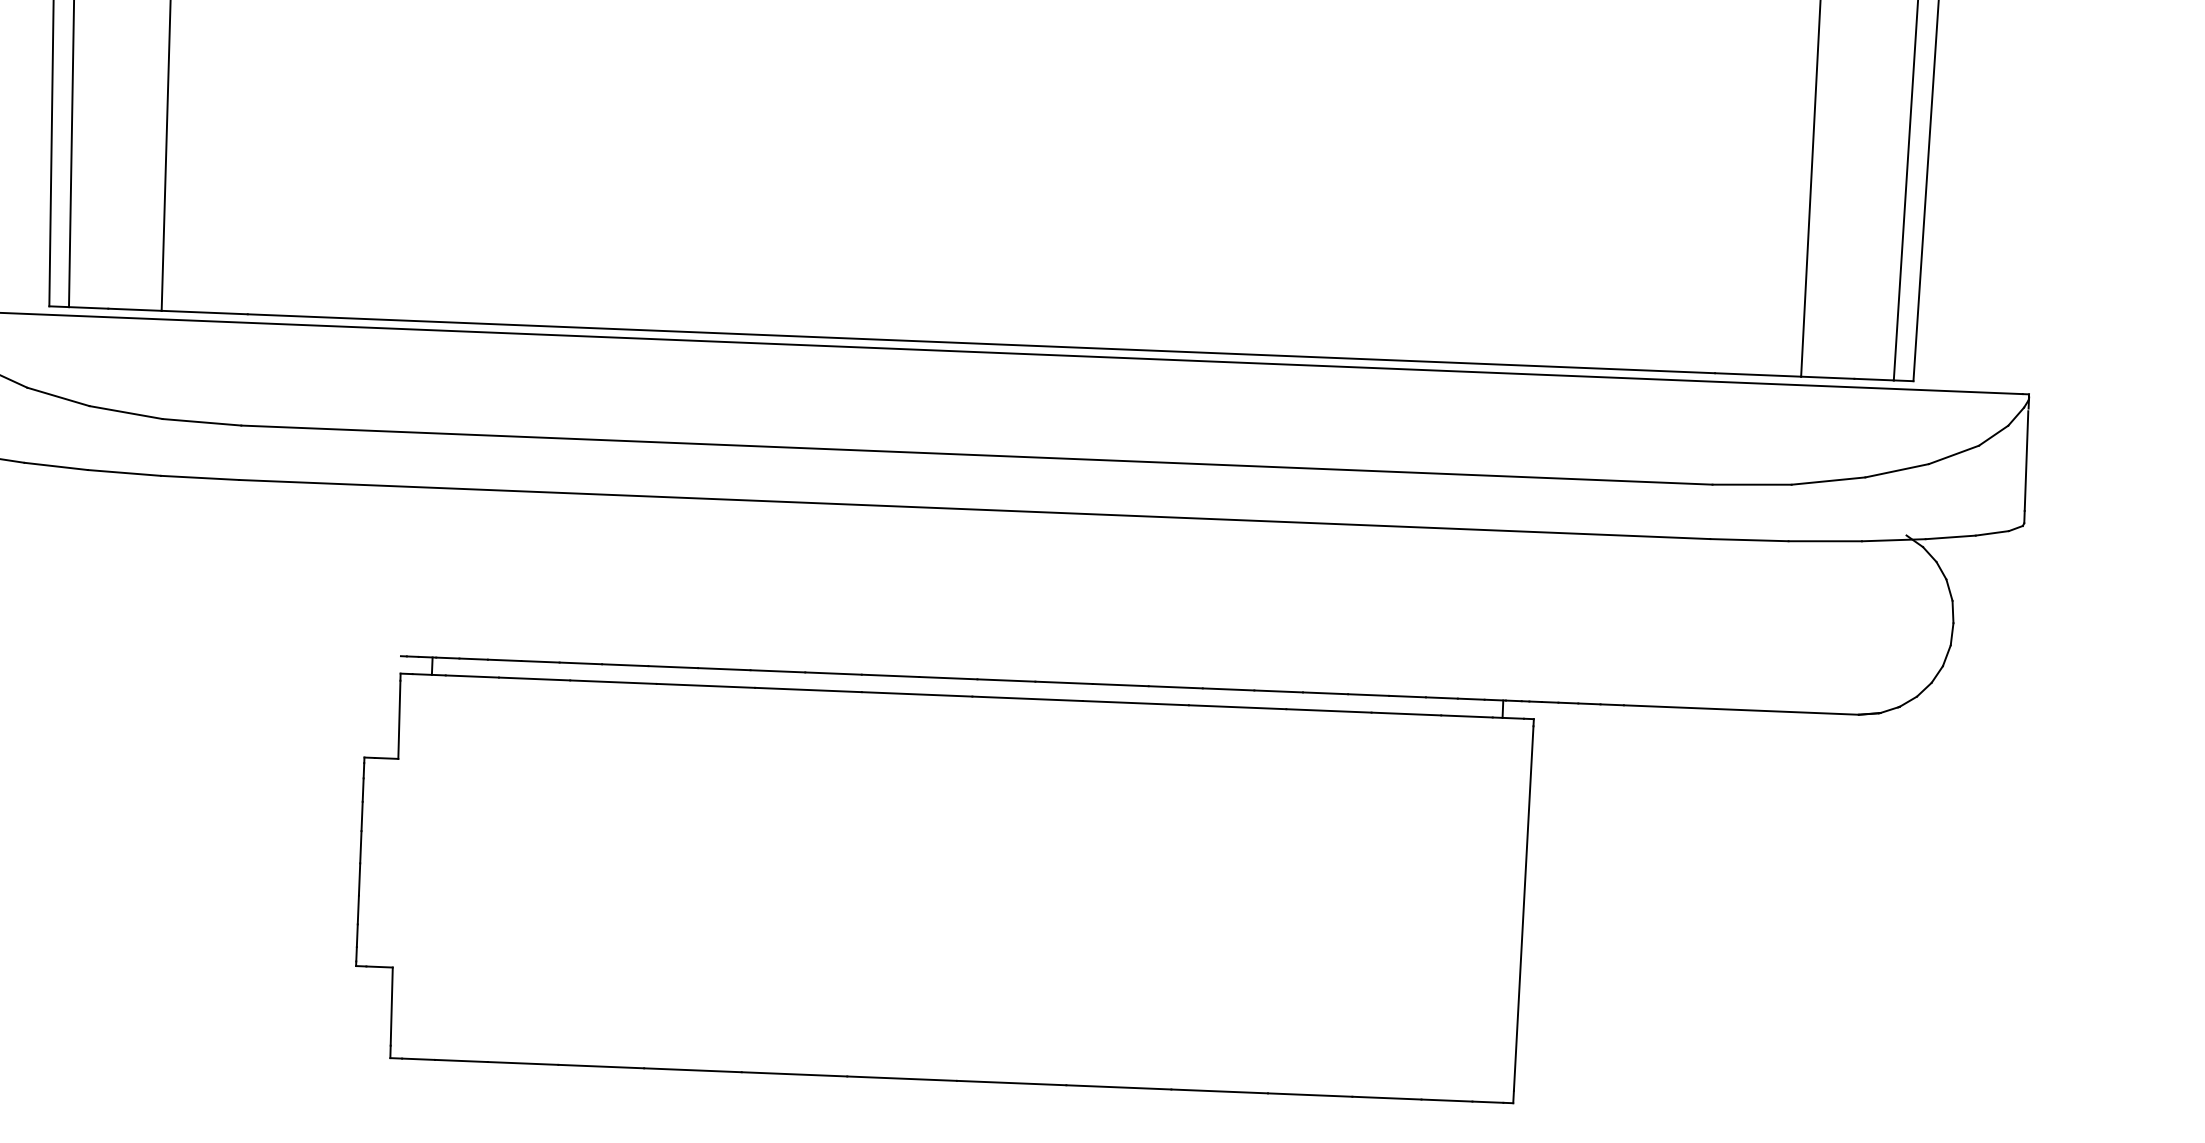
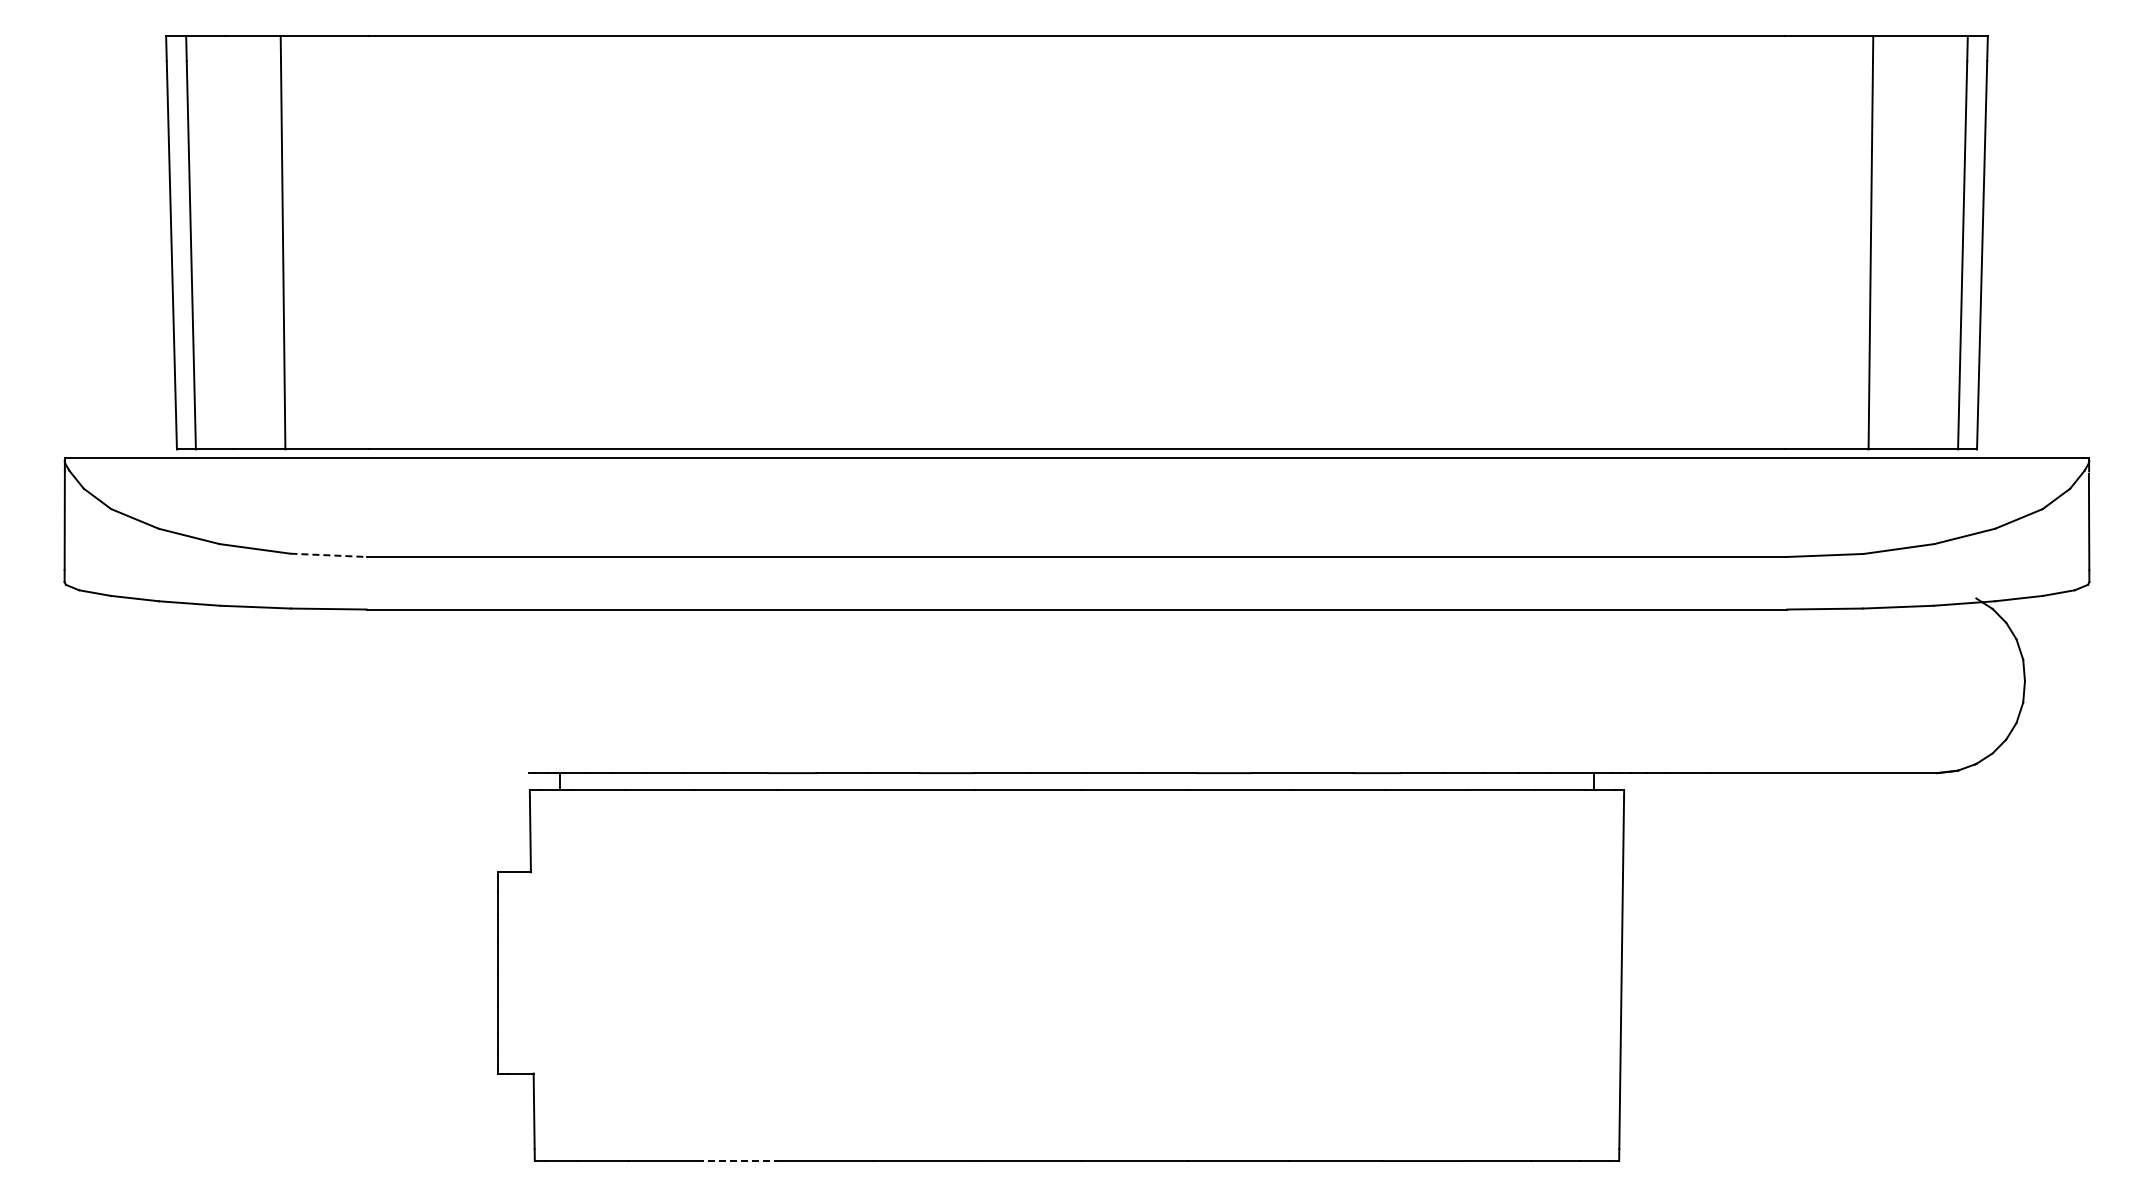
line: (202, 422) -> (329, 555), solid -> dashed
line: (602, 1067) -> (739, 1161), solid -> dashed

